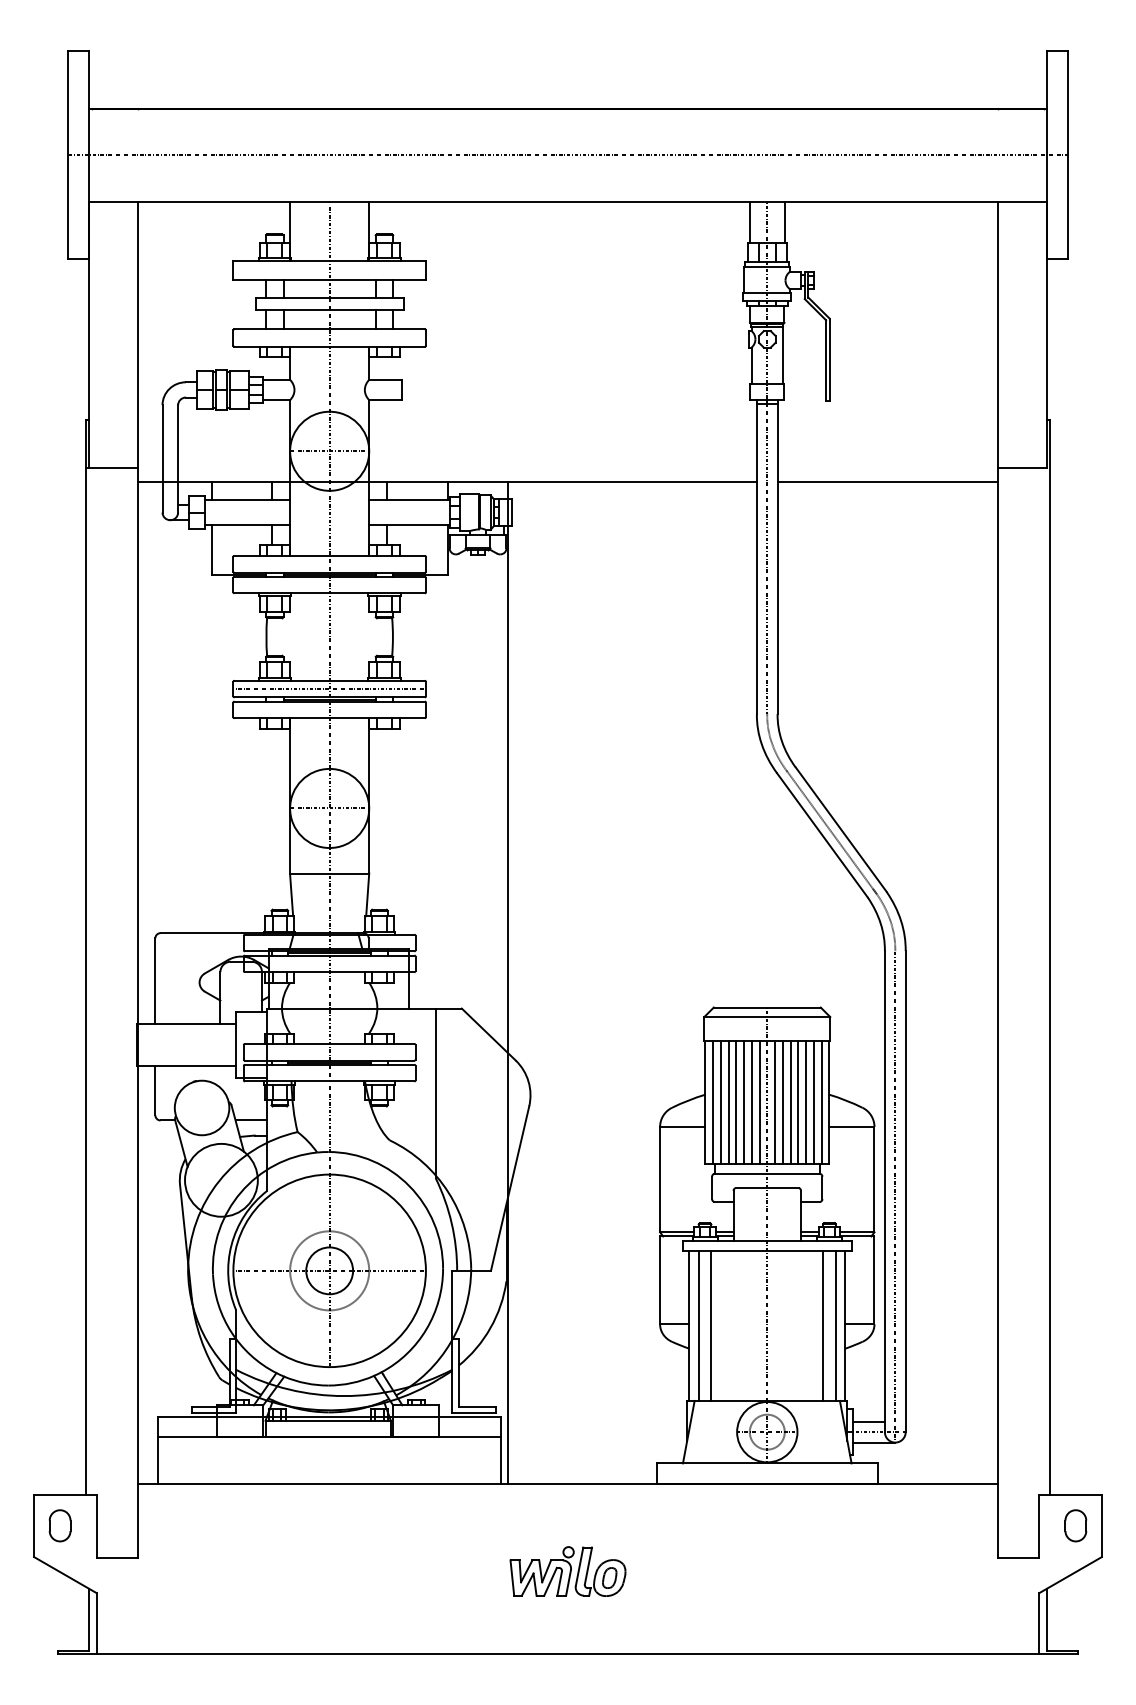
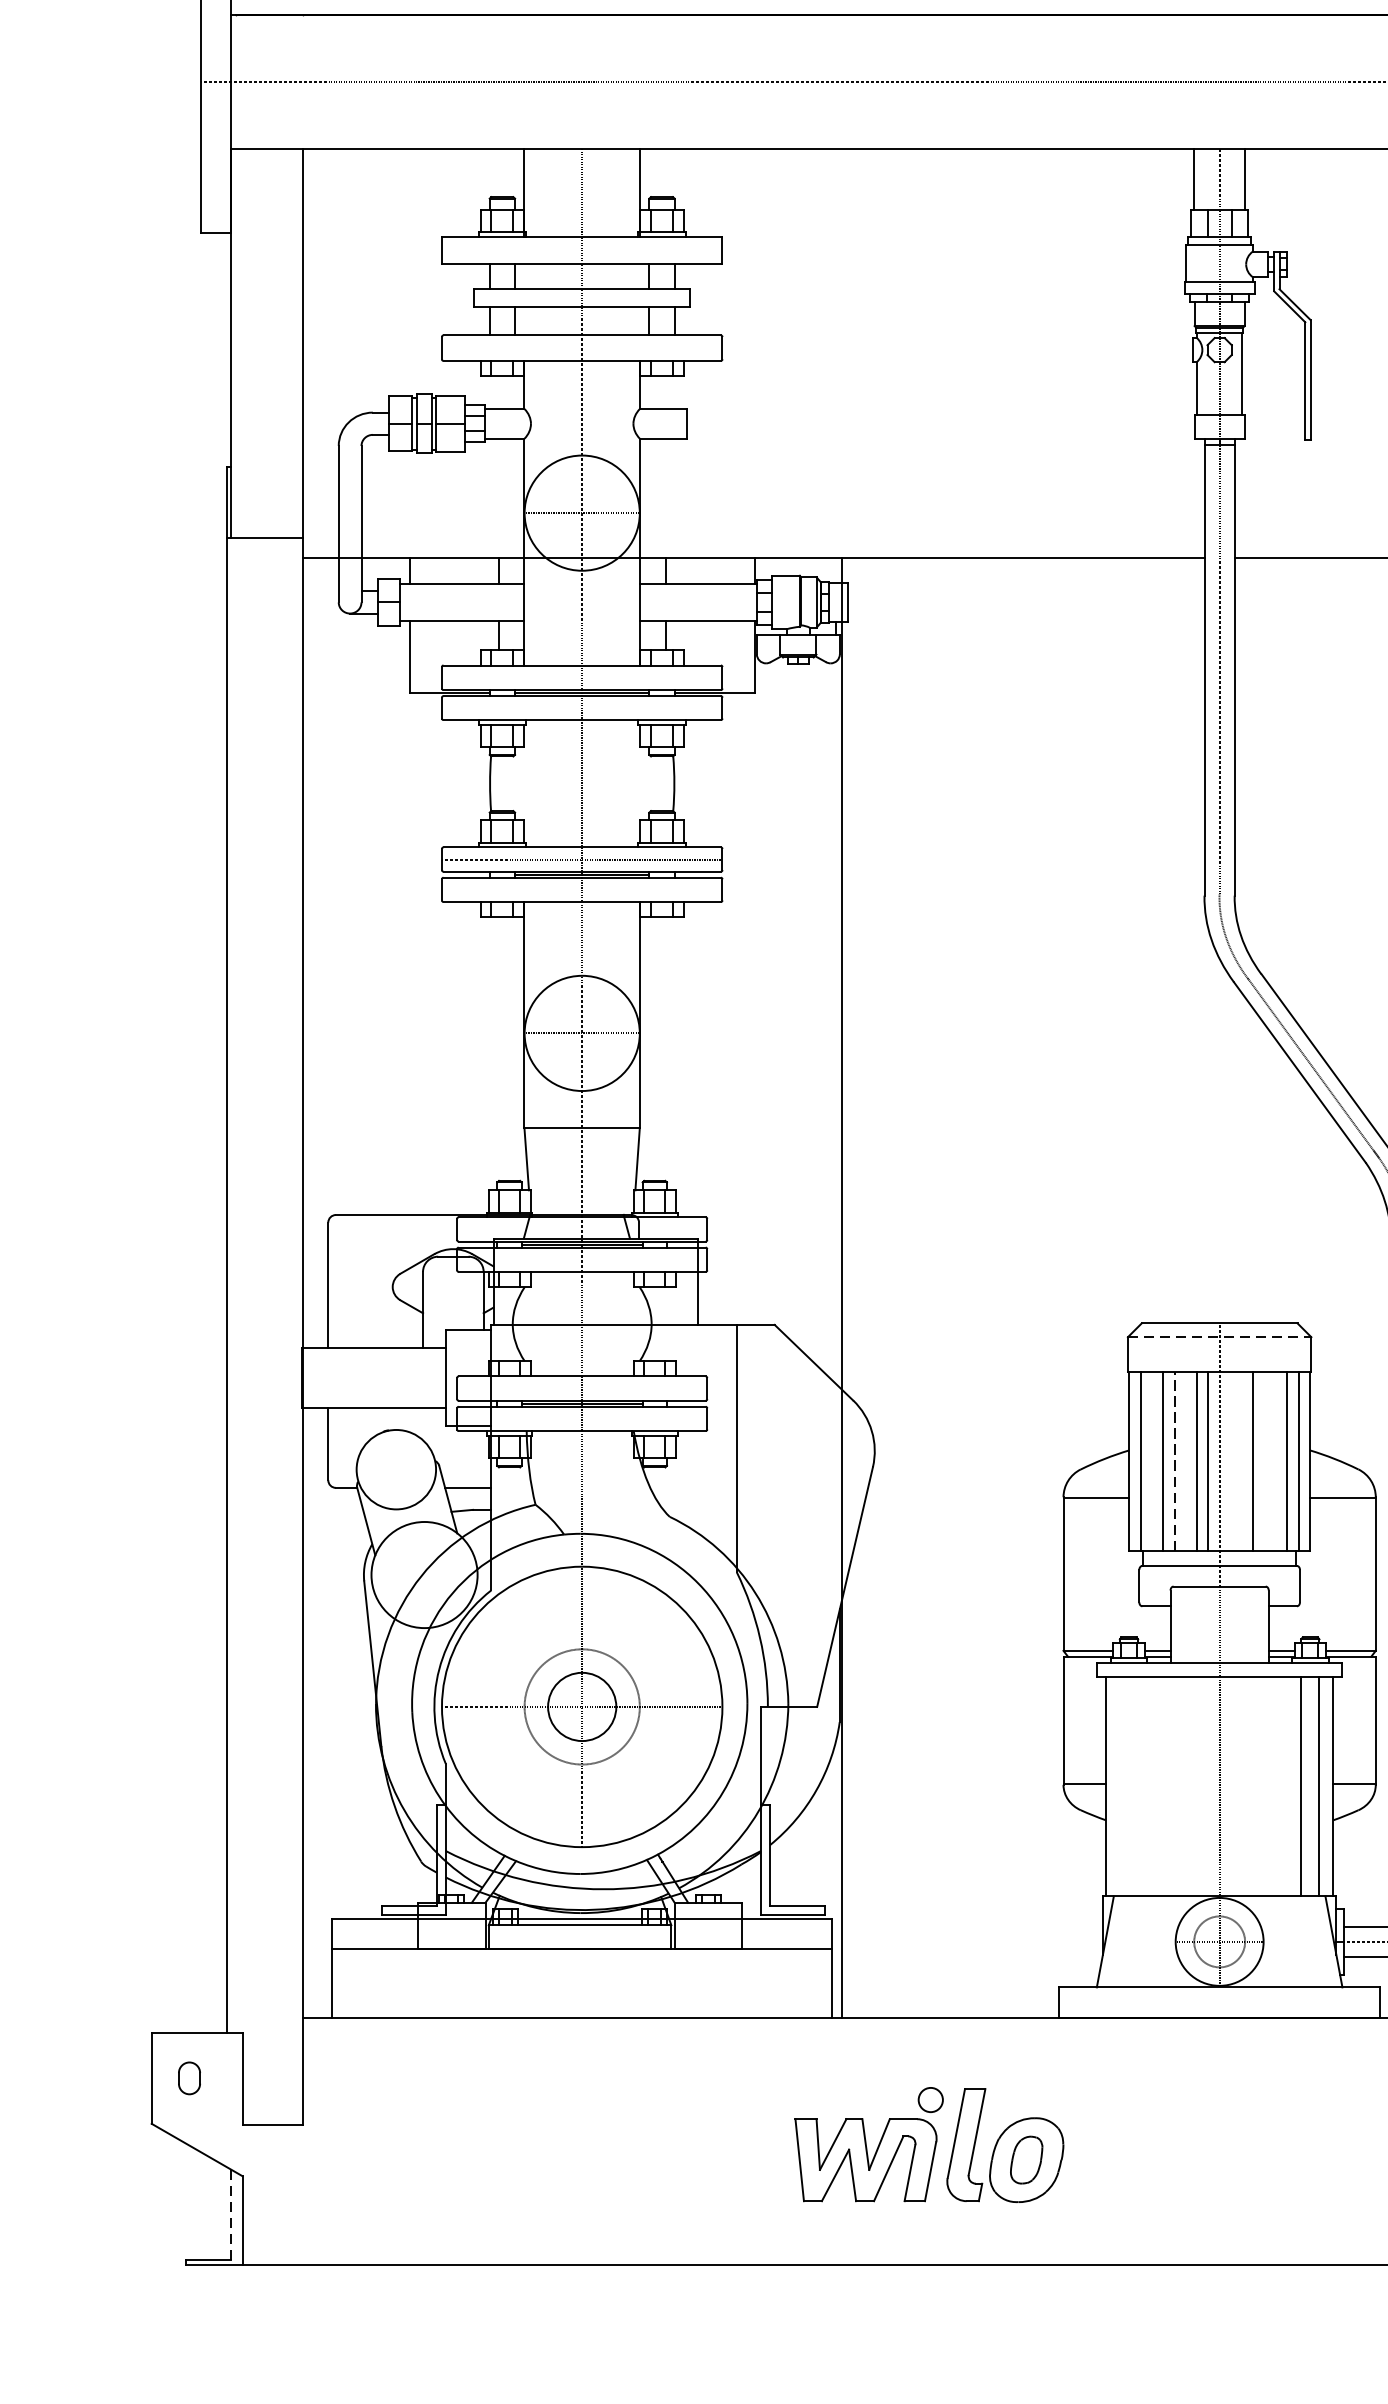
line: (767, 1017) -> (1219, 1337), solid -> dashed
line: (720, 1101) -> (1151, 1460), removed
line: (736, 1101) -> (1174, 1460), solid -> dashed
line: (744, 1101) -> (1186, 1460), removed
line: (774, 1101) -> (1230, 1460), removed
line: (782, 1101) -> (1241, 1460), removed
line: (798, 1101) -> (1265, 1460), removed
line: (806, 1101) -> (1276, 1460), removed
line: (698, 1325) -> (1119, 1786), removed
line: (711, 1325) -> (1138, 1786), removed
part: (59, 1525) -> (188, 2077), size x0.7
part: (567, 1571) -> (928, 2144), size x1.6
line: (88, 1619) -> (230, 2214), solid -> dashed

